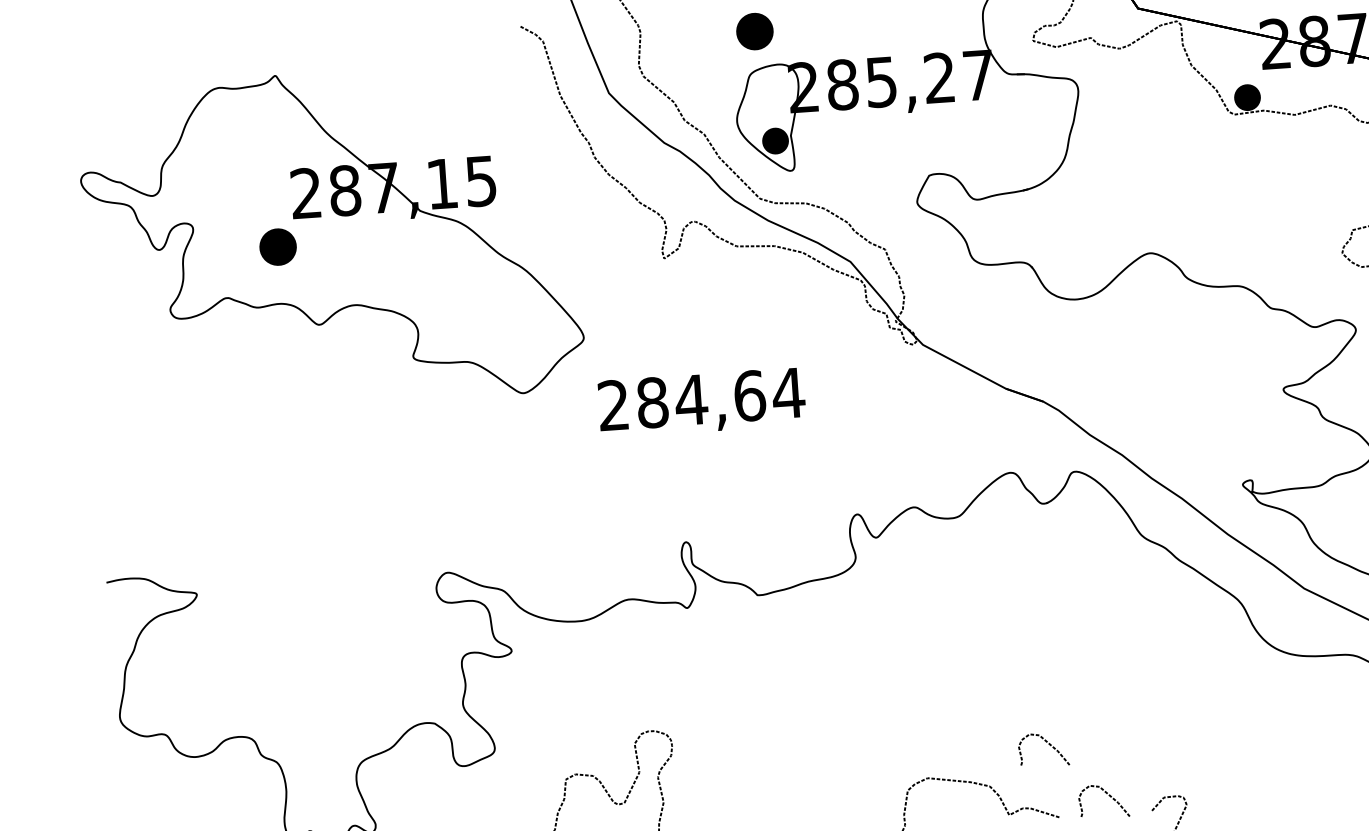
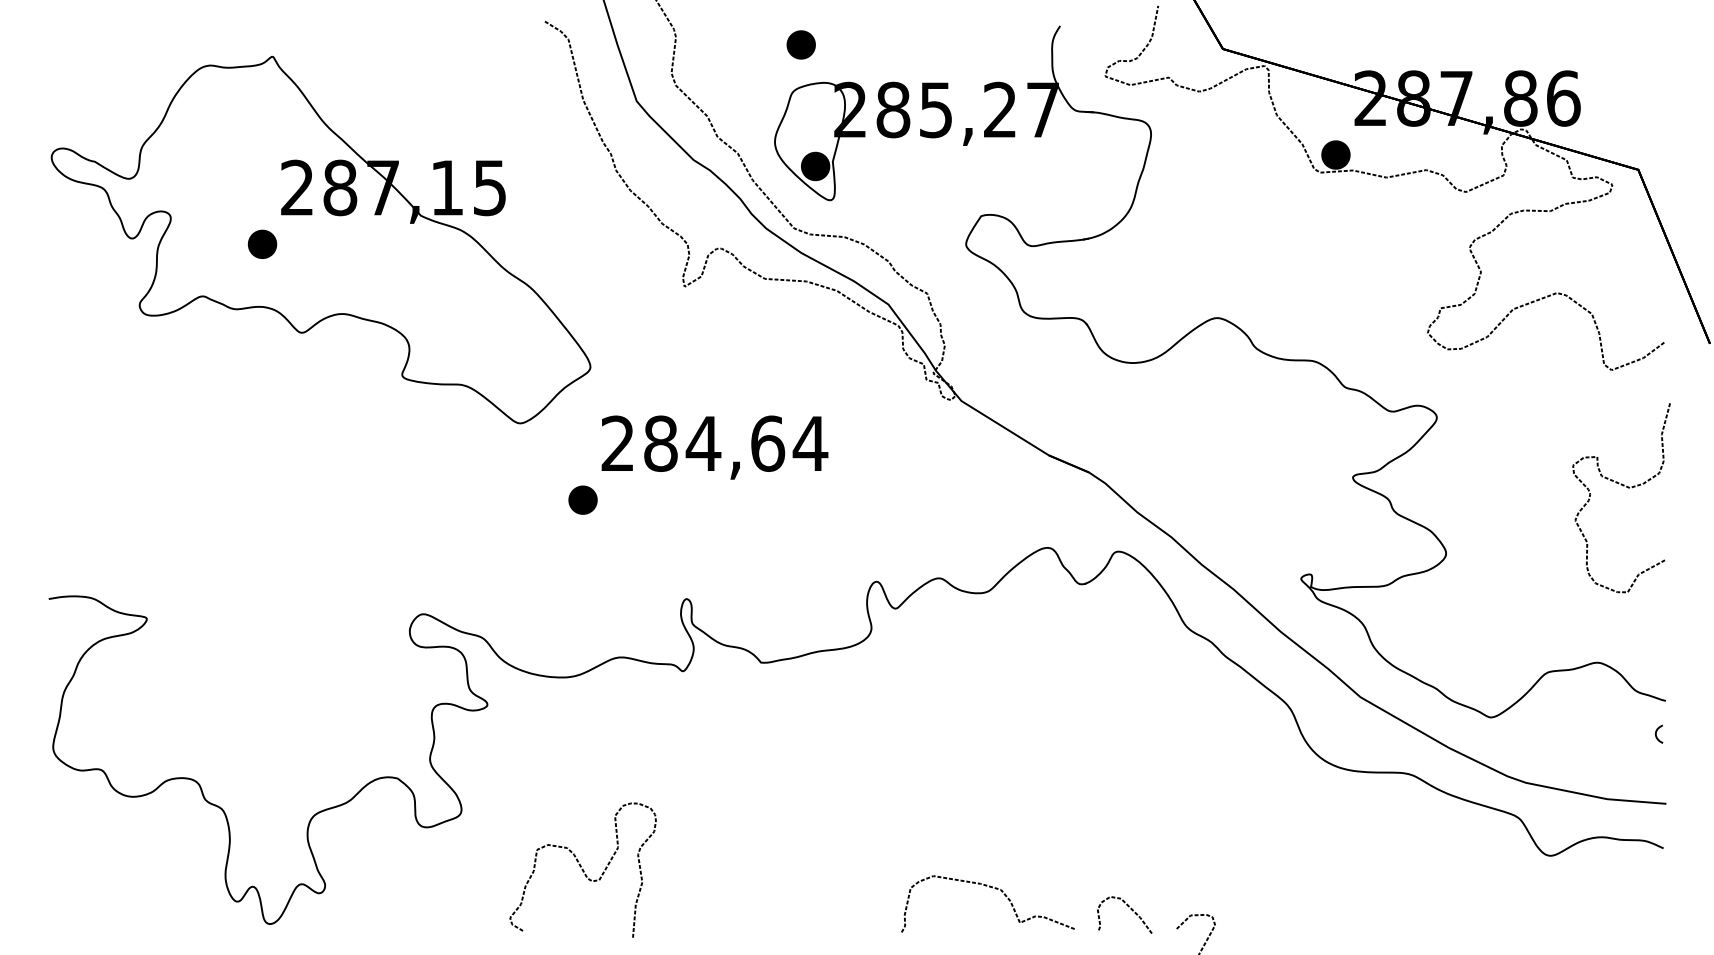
part: (754, 31) -> (800, 44), size x0.71
part: (278, 246) -> (262, 243), size x0.71
part: (584, 458) -> (582, 499), added
curve: (1048, 744) -> (1068, 848), removed

